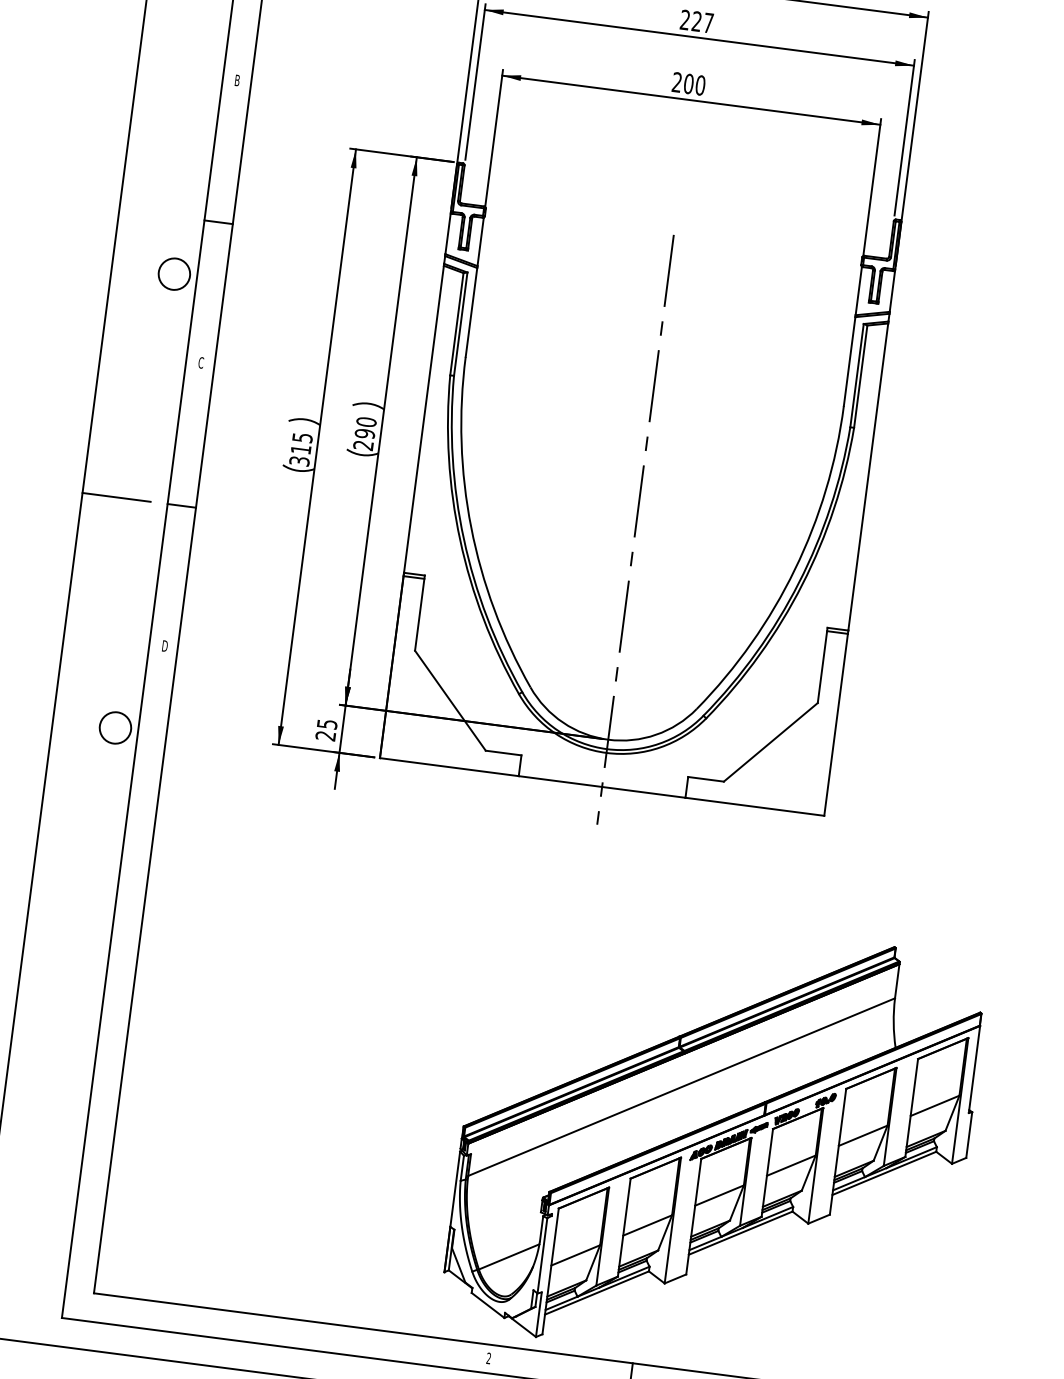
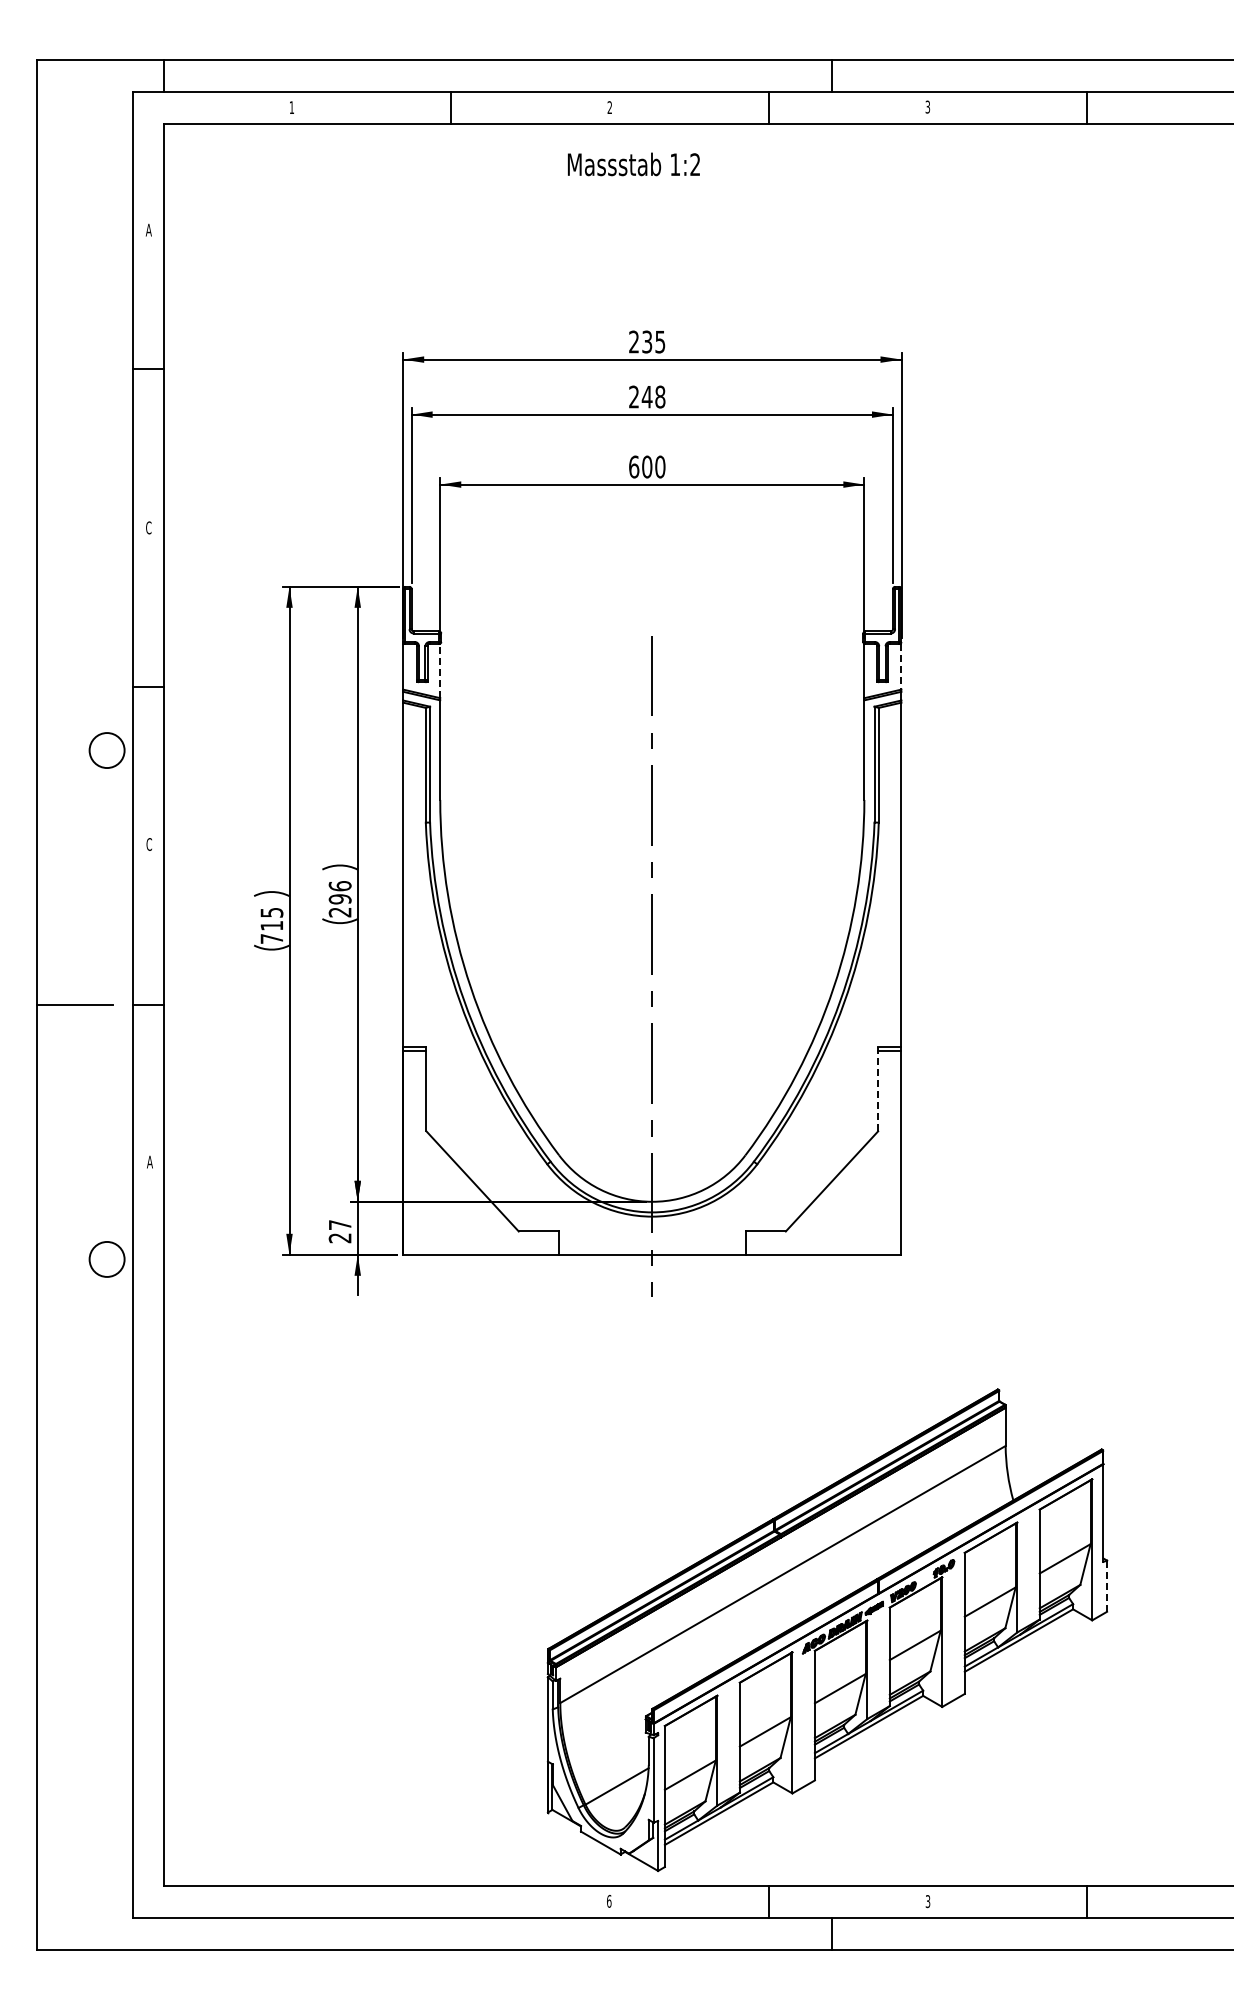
text: (702, 21) -> (653, 396), 227 -> 248
text: (237, 80) -> (148, 527), B -> C
text: (677, 82) -> (634, 466), 200 -> 600
line: (480, 241) -> (440, 670), solid -> dashed
line: (892, 291) -> (901, 666), solid -> dashed
text: (365, 422) -> (339, 886), 290 -> 296
text: (299, 460) -> (271, 938), 315 -> 715
text: (164, 645) -> (149, 1161), D -> A
line: (822, 665) -> (878, 1089), solid -> dashed
text: (327, 723) -> (340, 1224), 25 -> 27
line: (969, 1135) -> (1107, 1586), solid -> dashed
text: (489, 1357) -> (609, 1900), 2 -> 6

